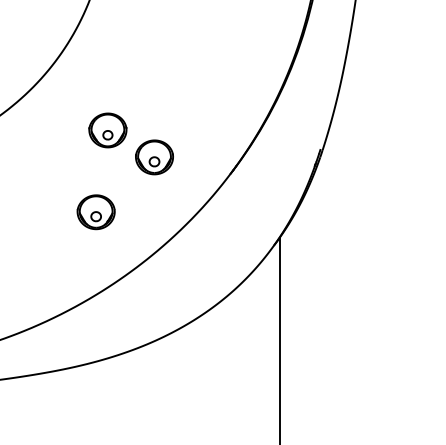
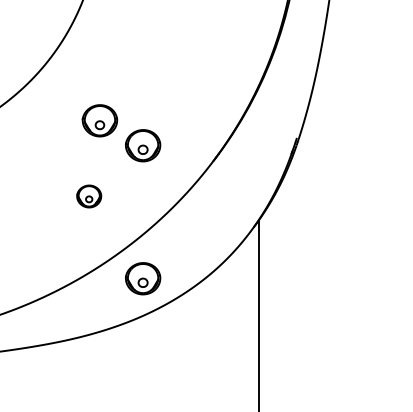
part: (96, 212) -> (89, 196), size x0.7
part: (154, 300) -> (143, 278), added

